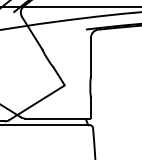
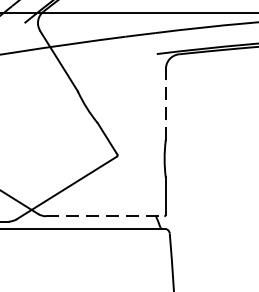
line: (90, 56) -> (165, 103), solid -> dashed
line: (58, 118) -> (106, 216), solid -> dashed

